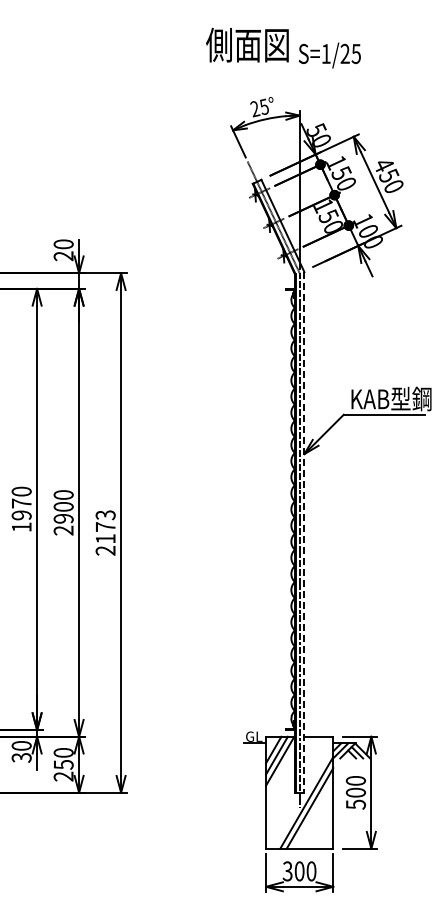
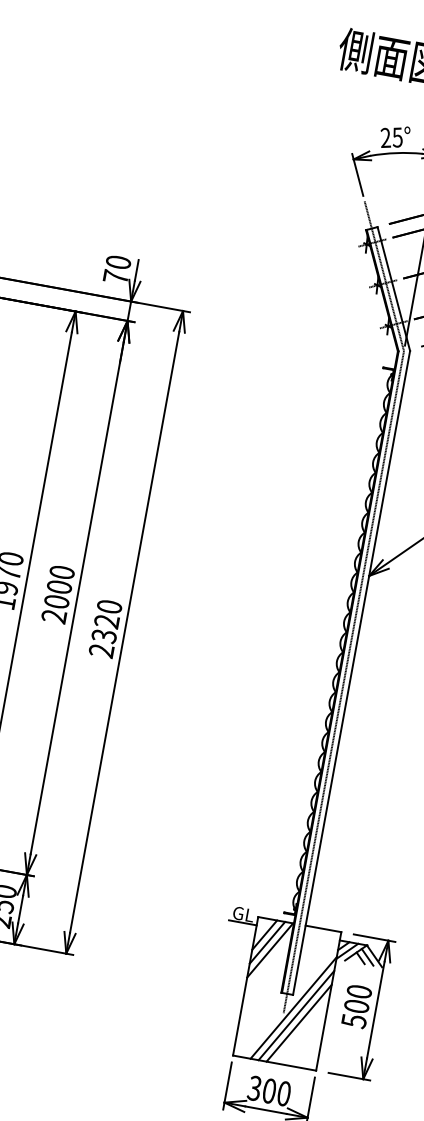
text: (63, 256) -> (115, 277), 20 -> 70
text: (63, 518) -> (56, 601), 2900 -> 2000
text: (105, 526) -> (106, 620), 2173 -> 2320
line: (304, 532) -> (351, 672), dashed -> solid
line: (313, 813) -> (299, 1022), added

